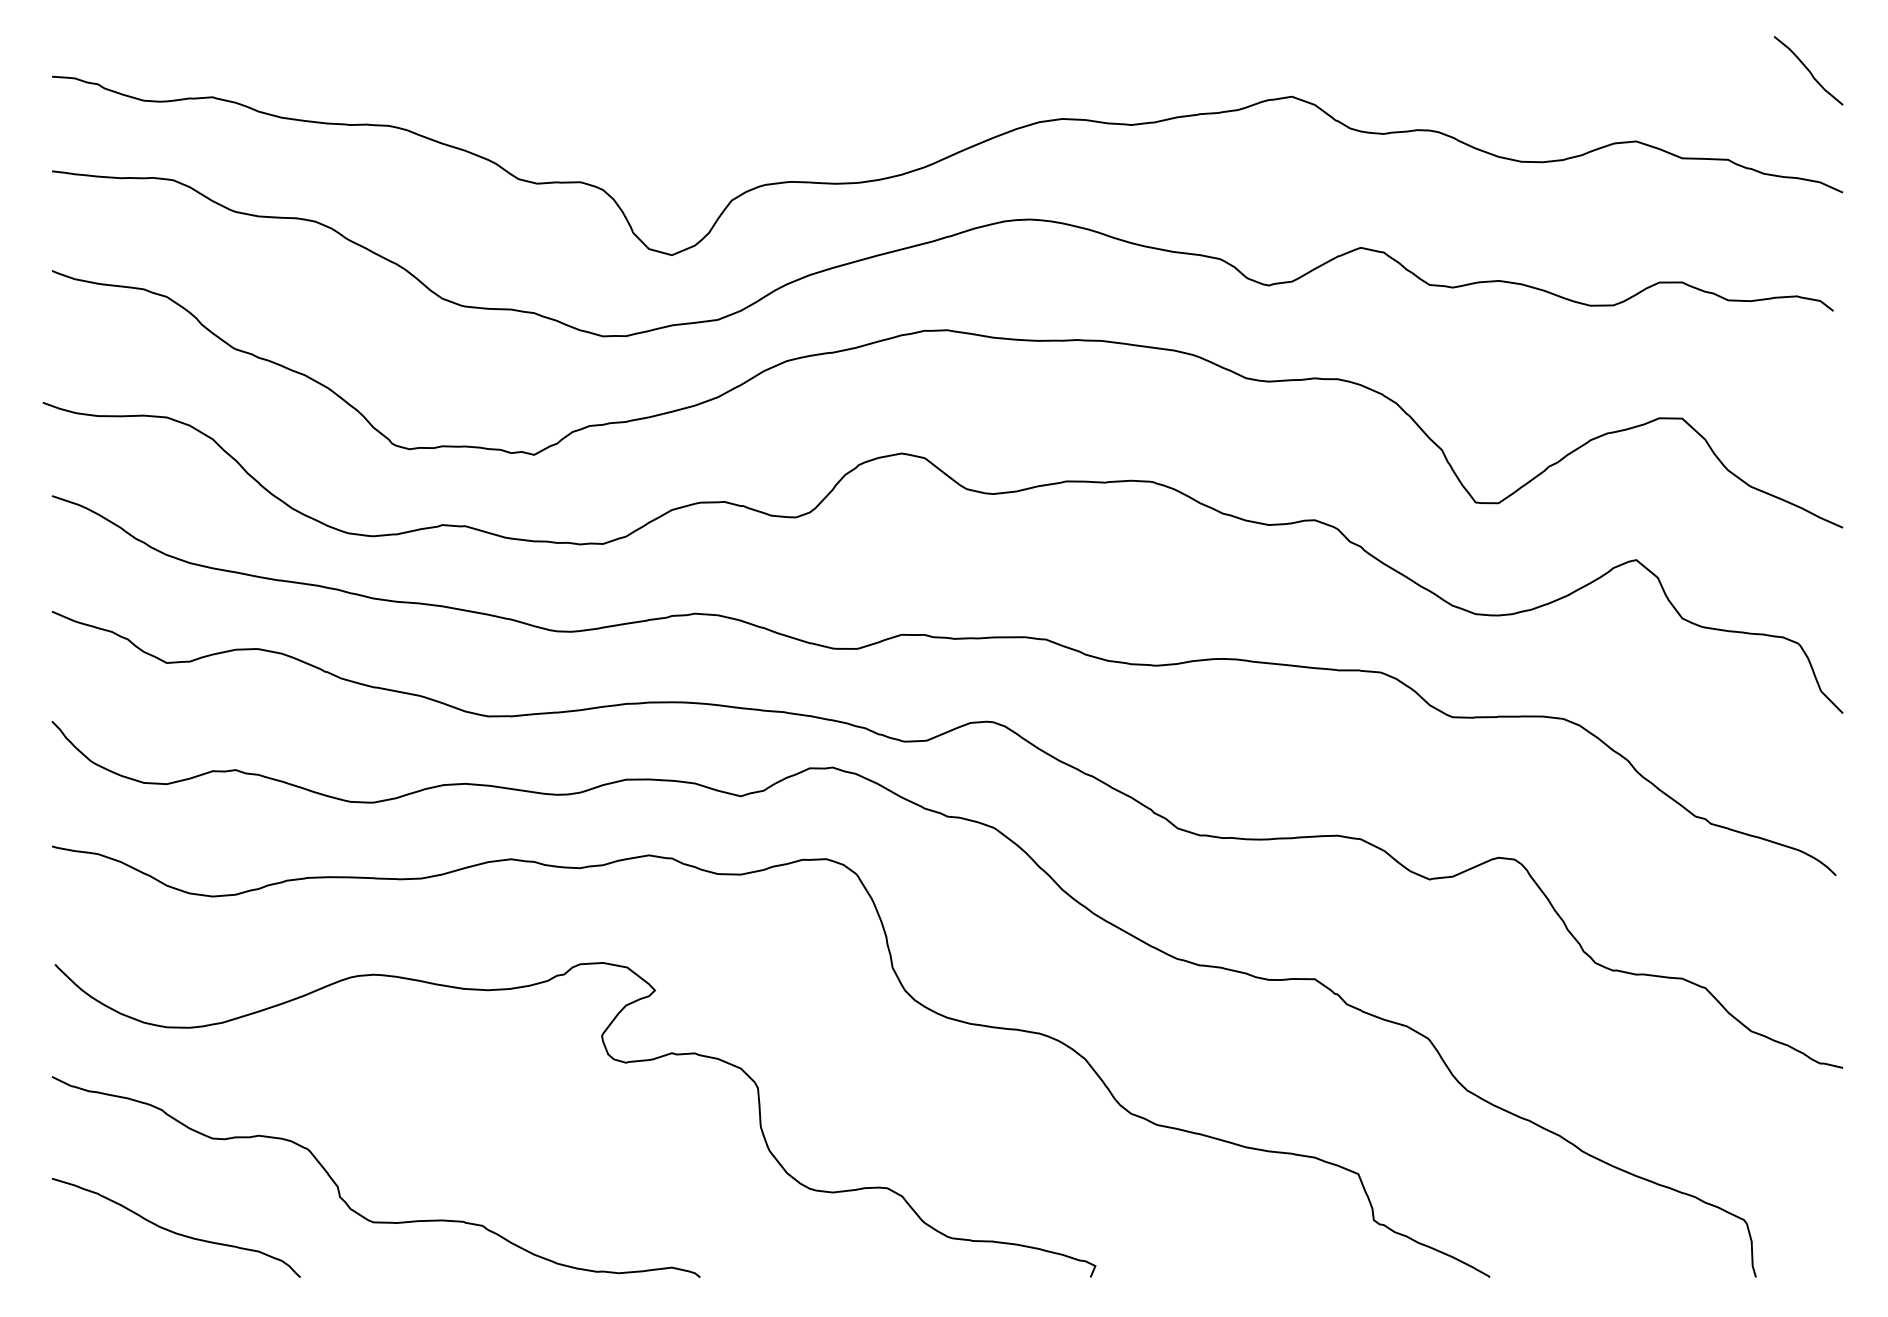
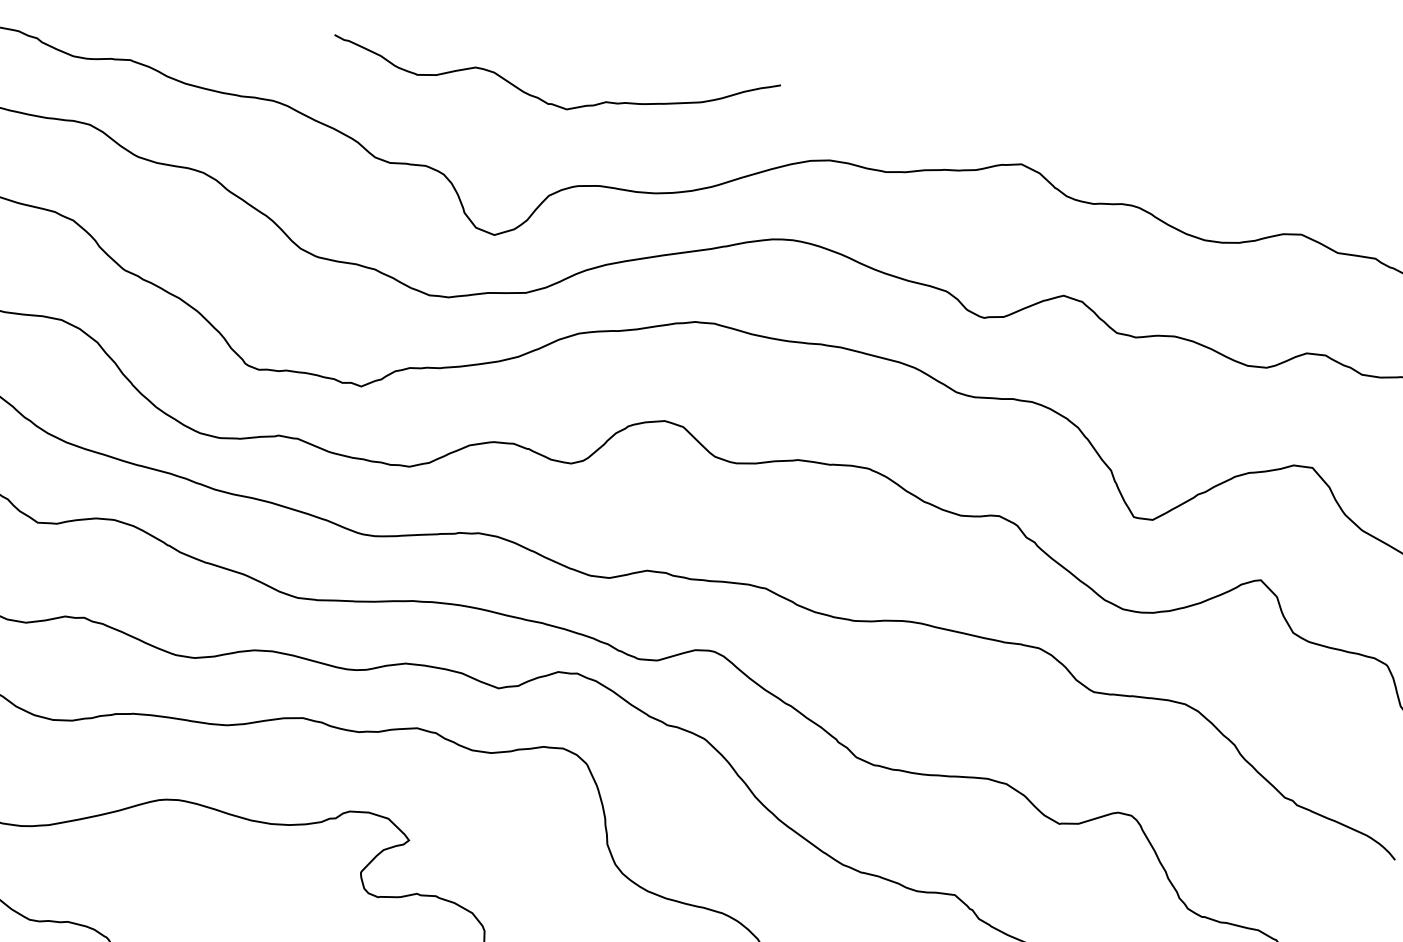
curve: (722, 89) -> (552, 103), added

